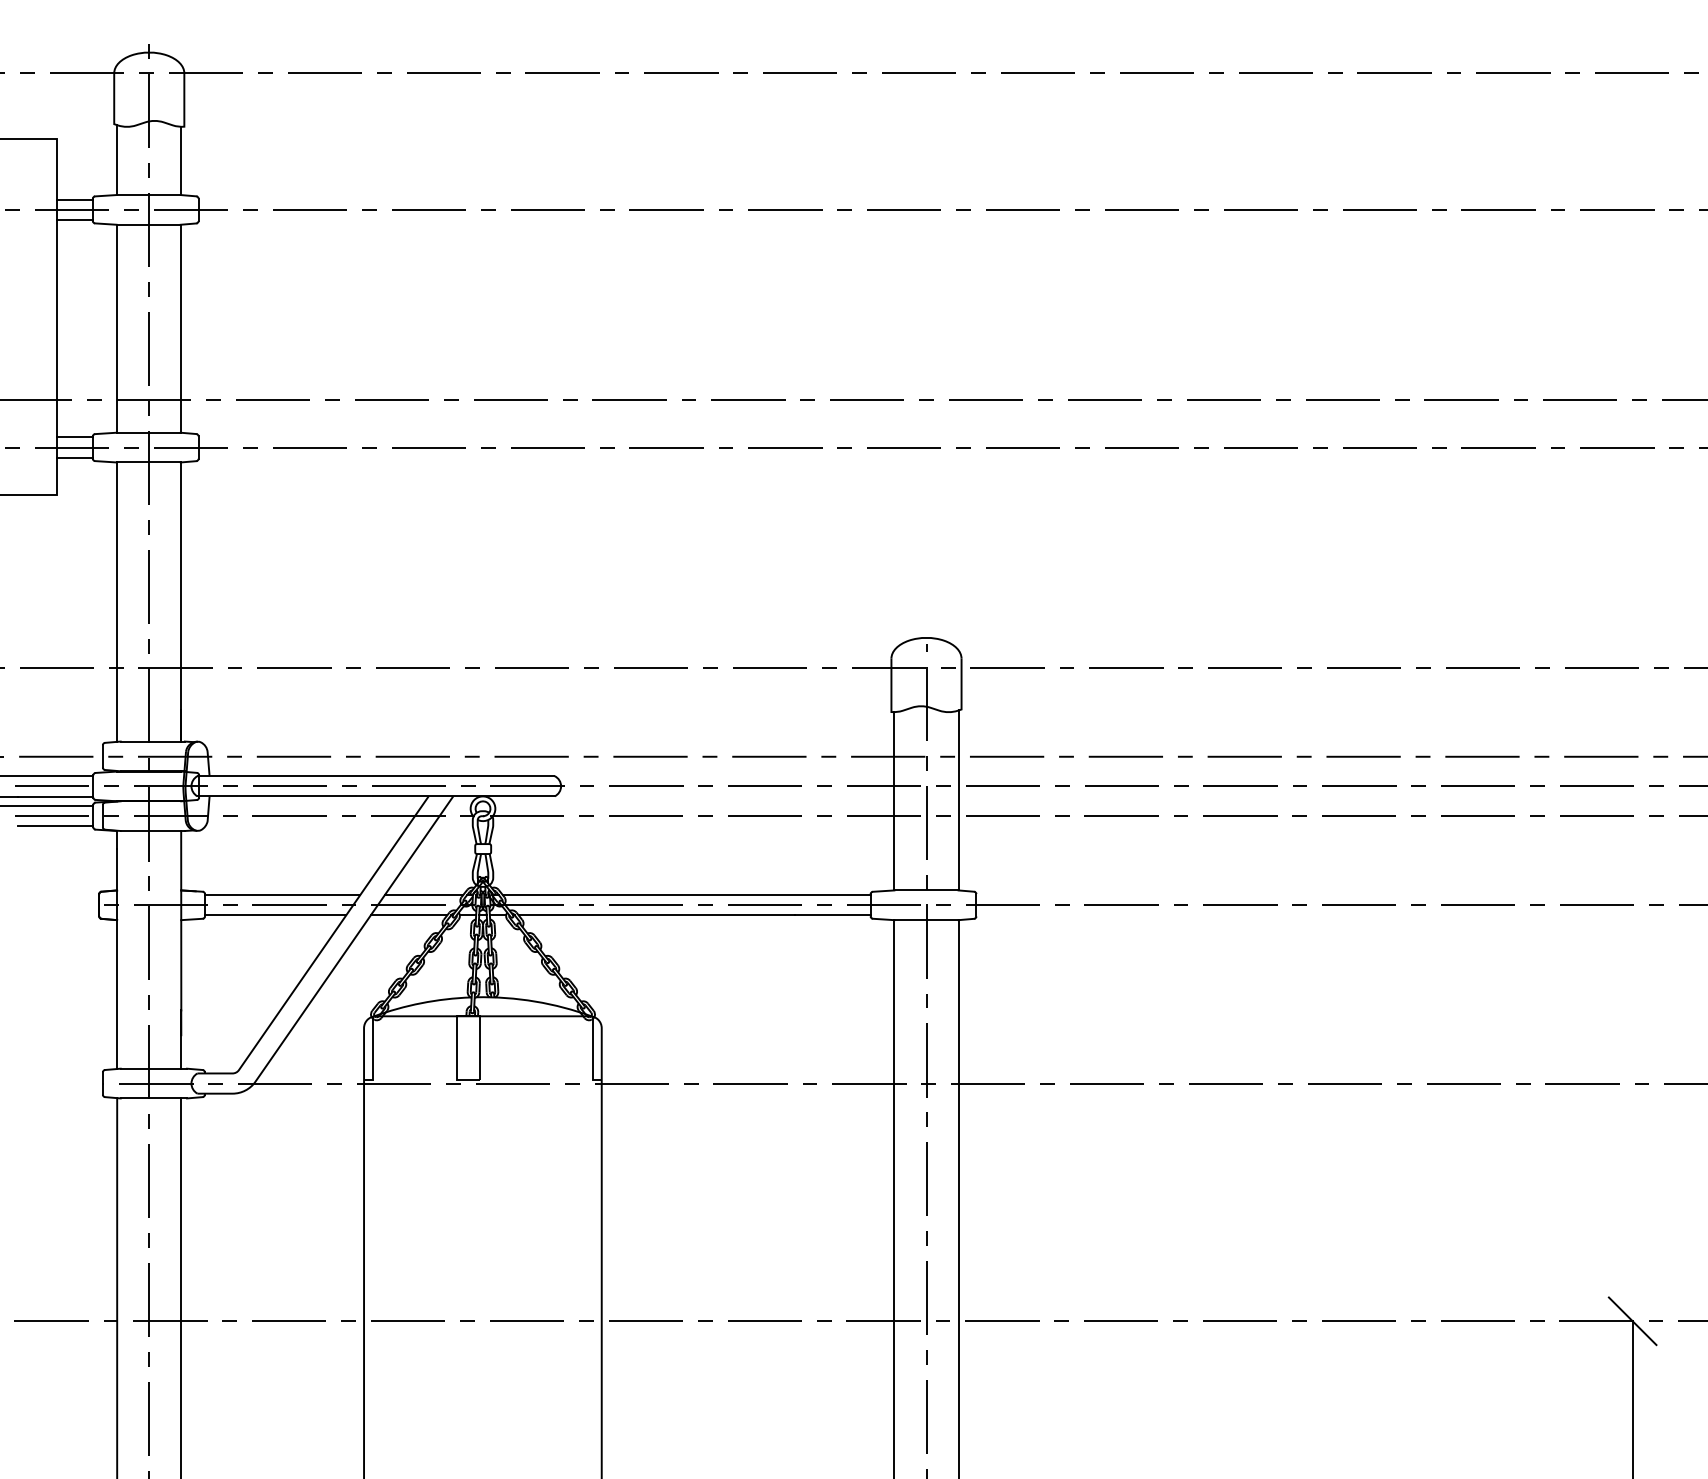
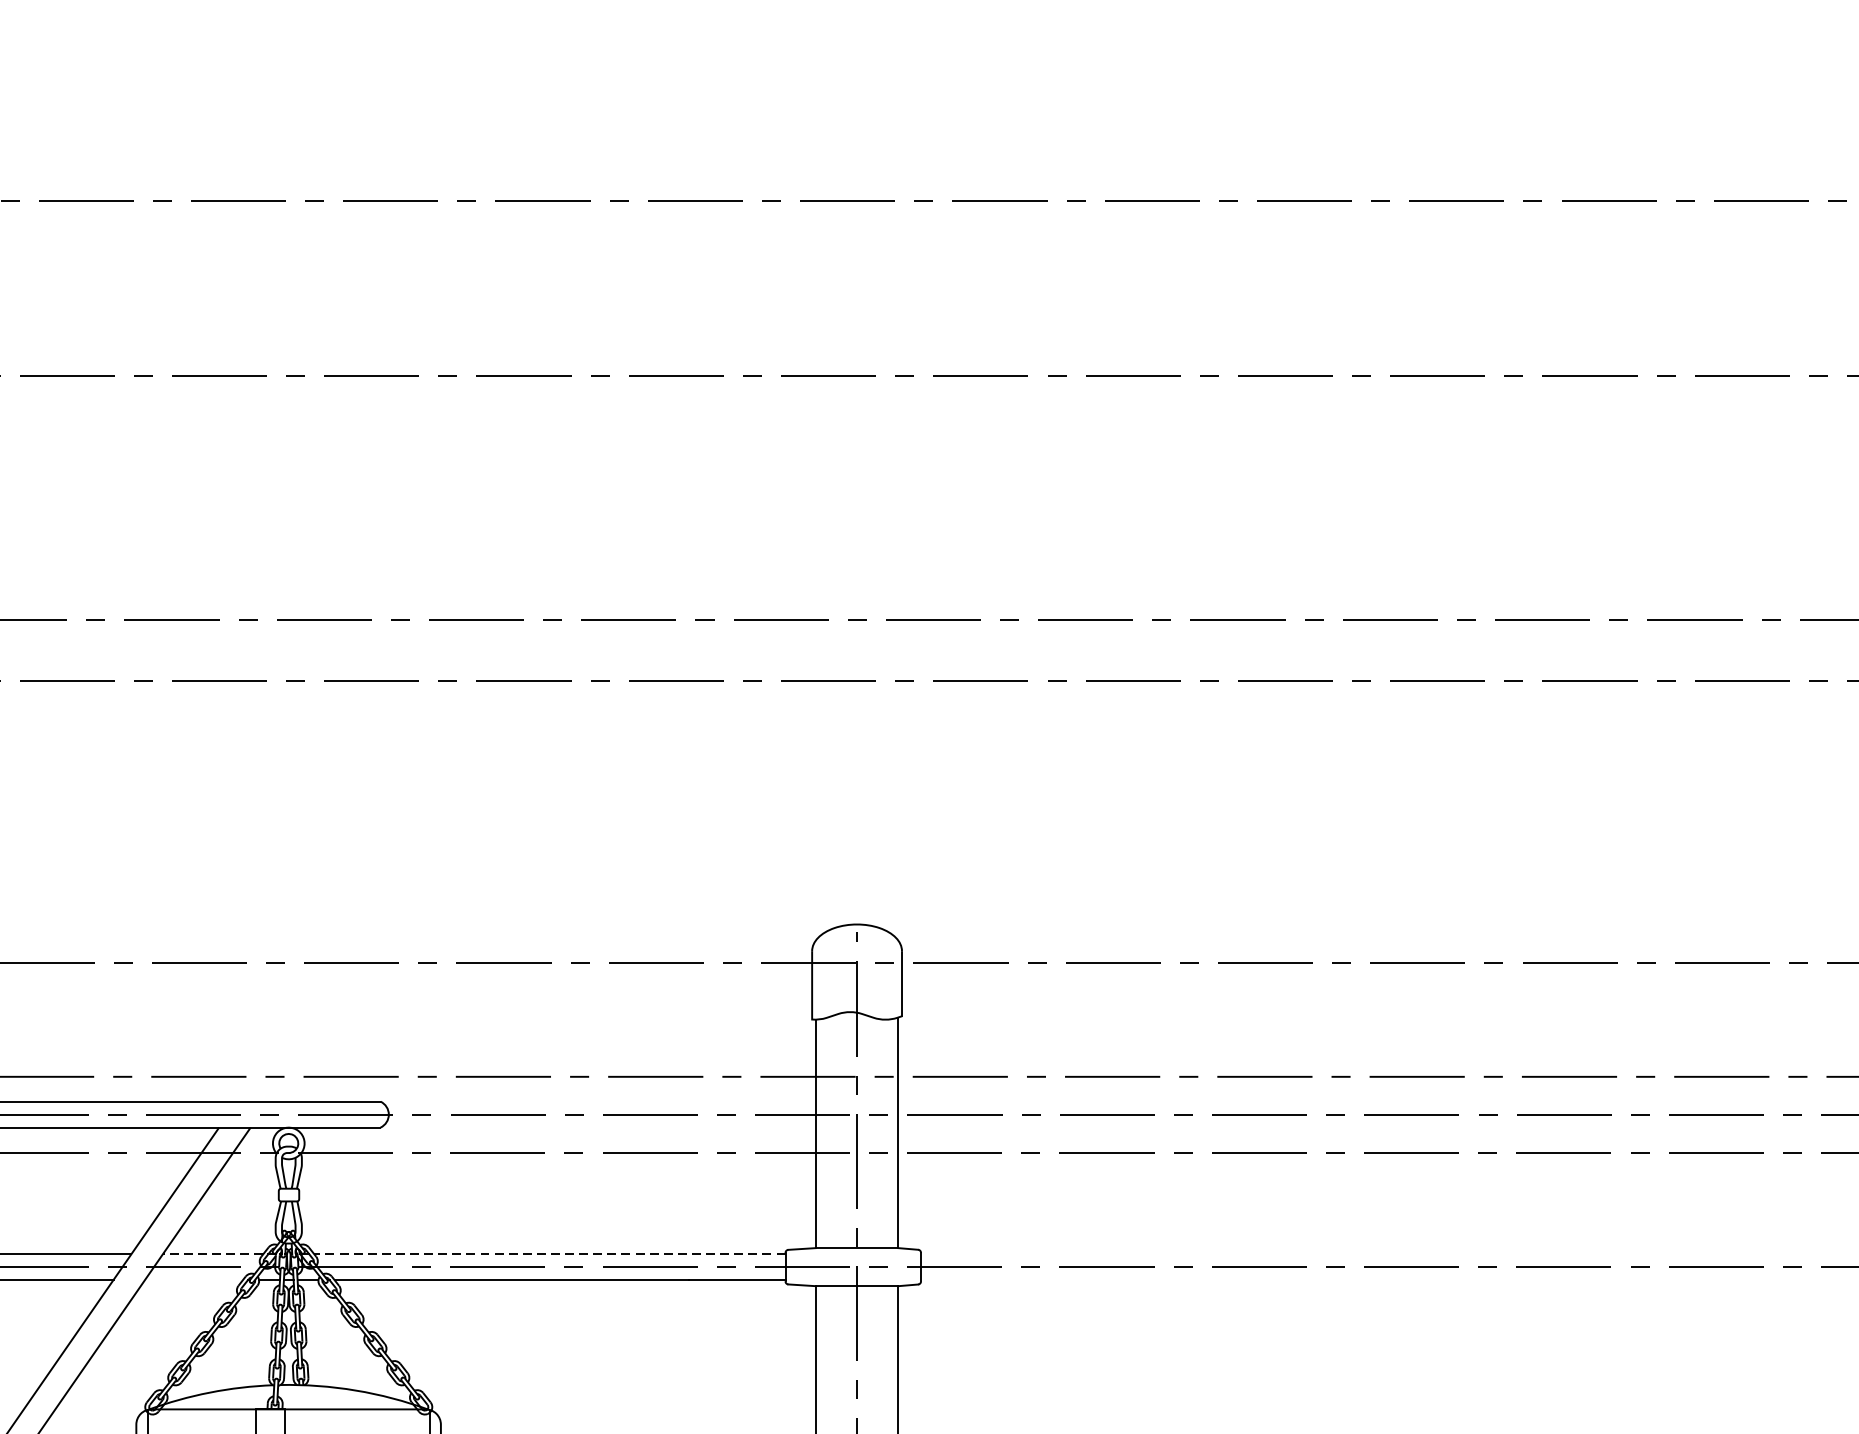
line: (423, 895) -> (212, 1254), solid -> dashed
line: (686, 895) -> (549, 1254), solid -> dashed
line: (408, 915) -> (193, 1280), removed

